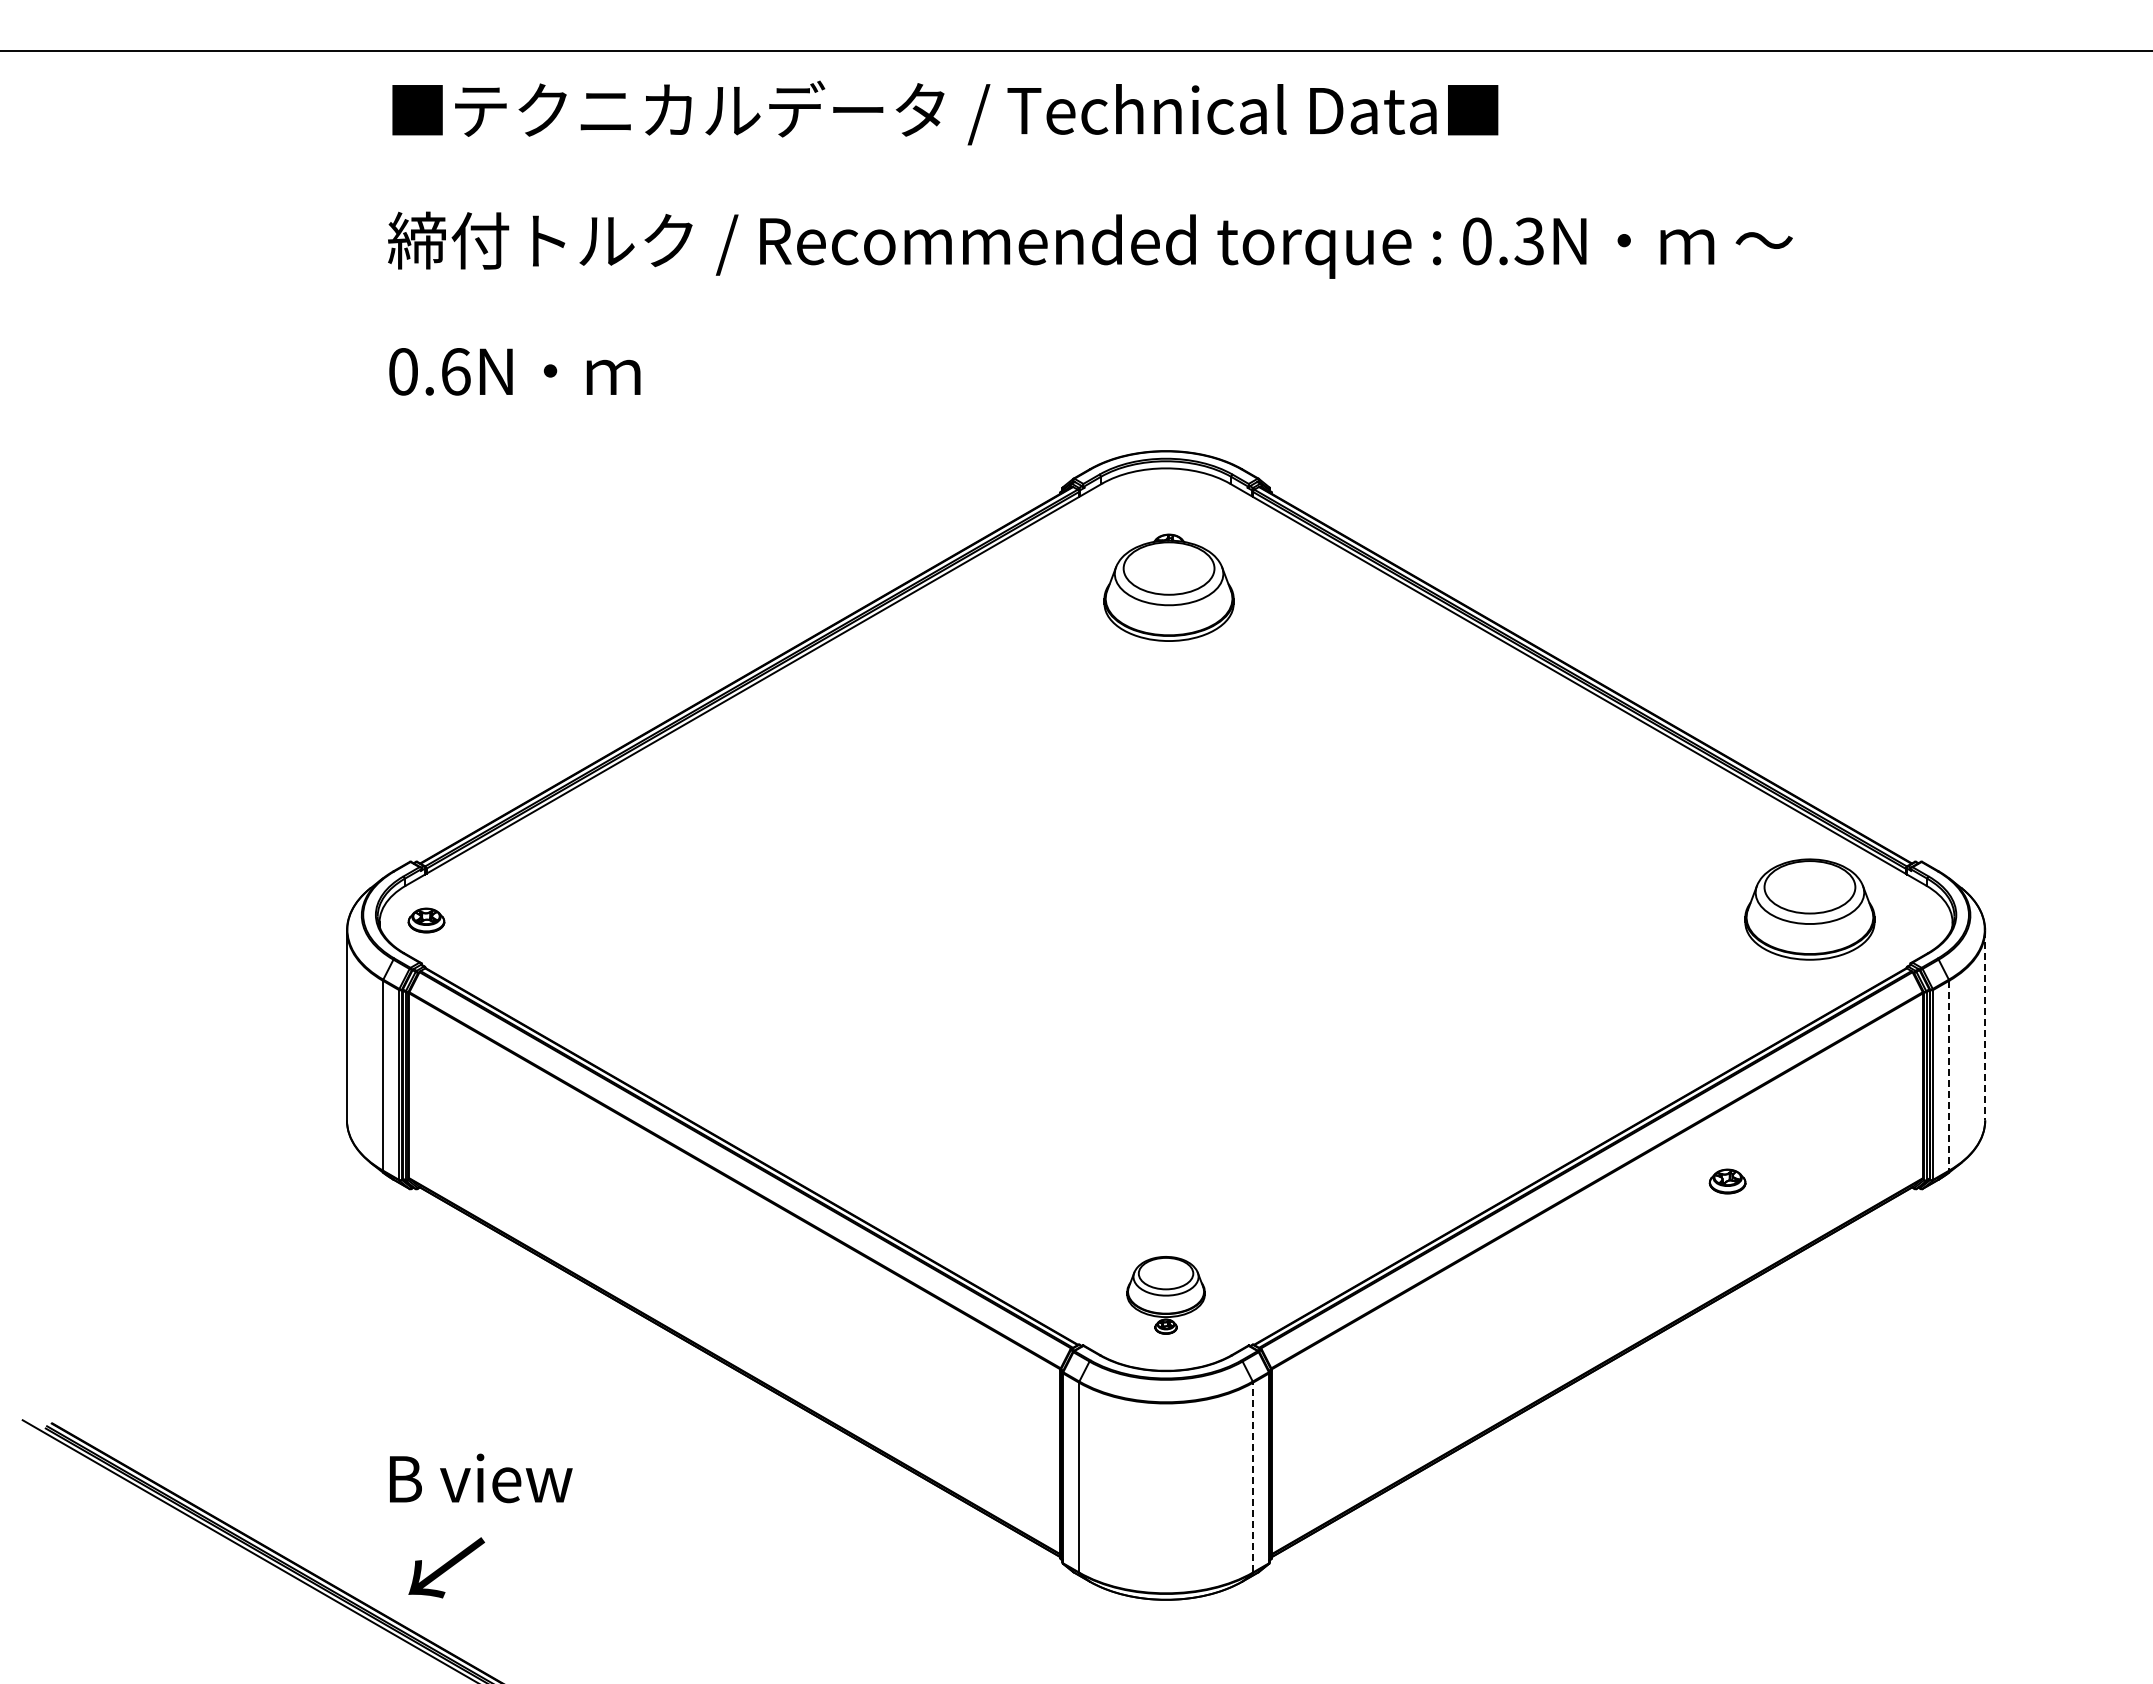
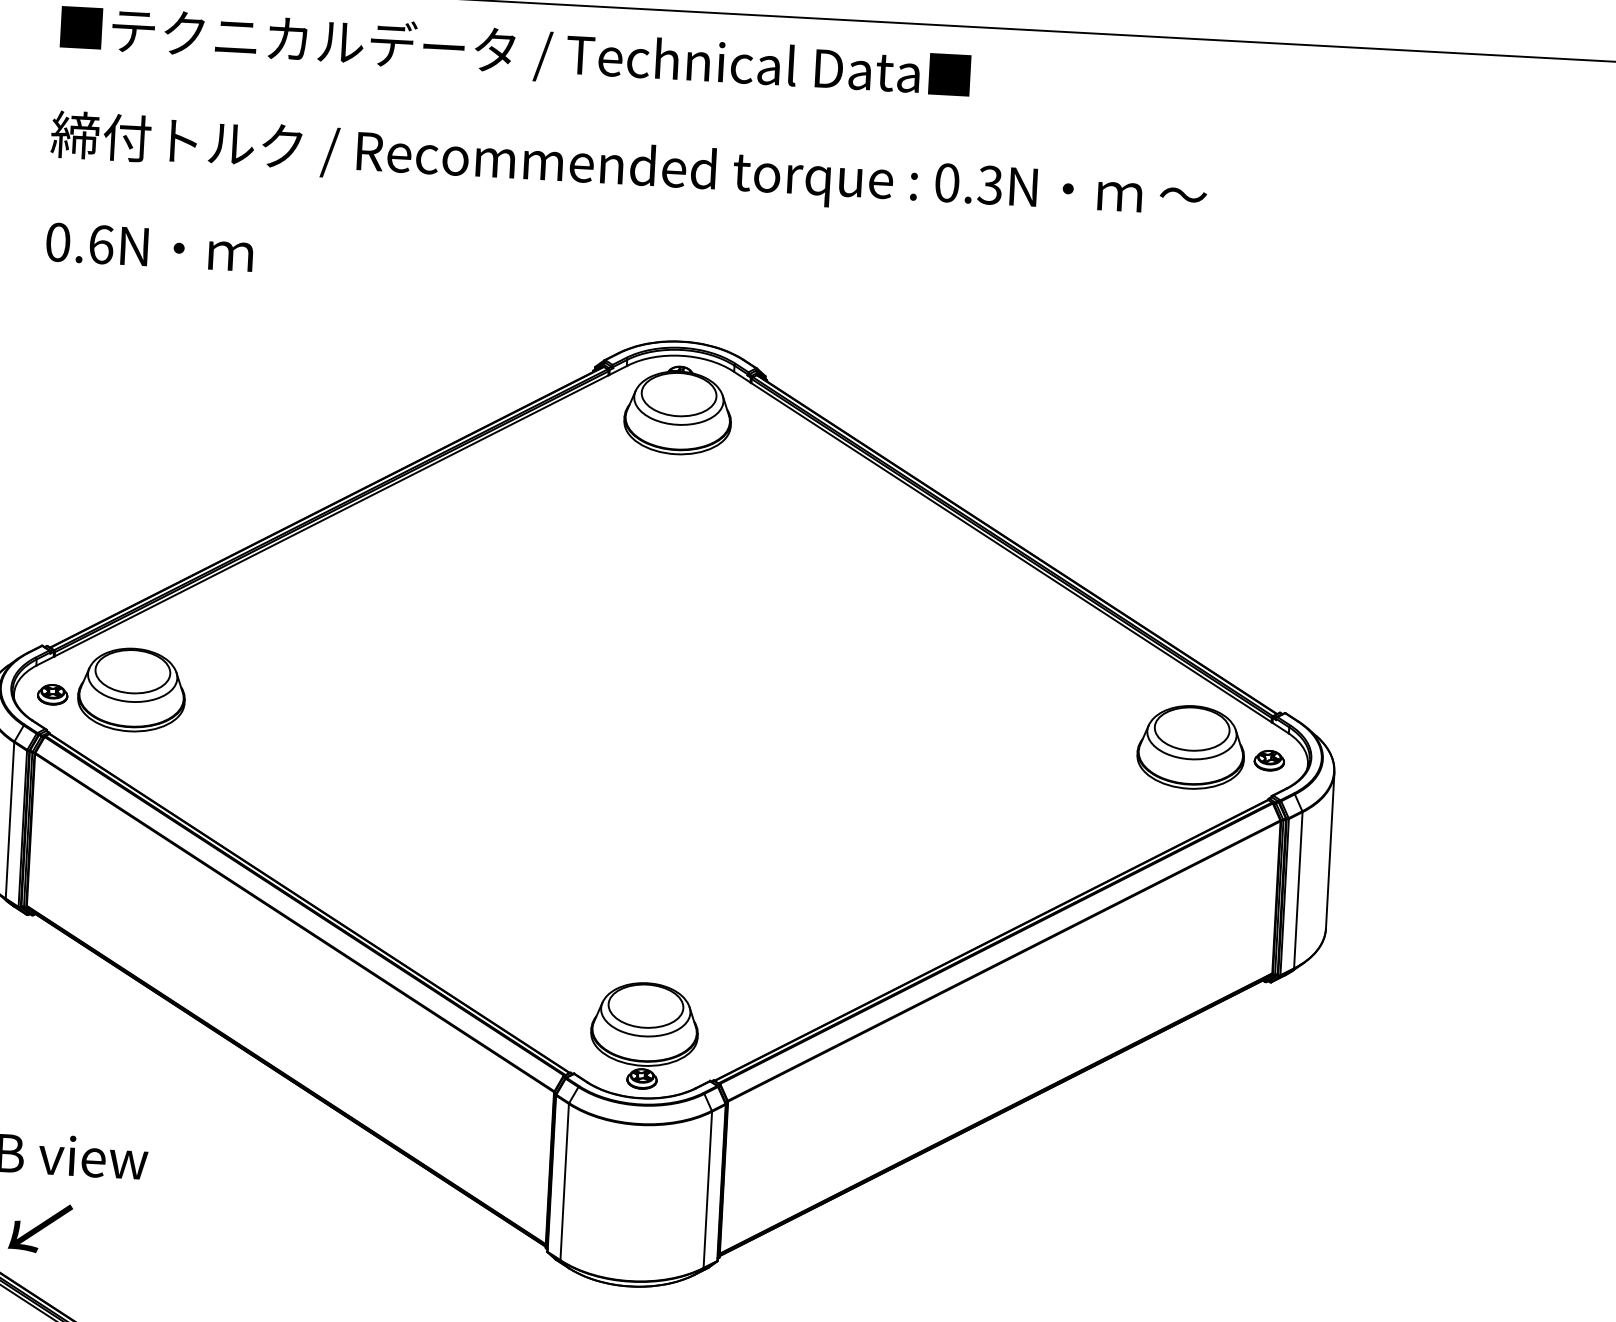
part: (1168, 587) -> (677, 410), moved
part: (521, 909) -> (131, 689), added
line: (1985, 1025) -> (1330, 850), dashed -> solid
line: (1949, 1075) -> (1298, 890), dashed -> solid
part: (1727, 1181) -> (1269, 760), moved
part: (1165, 1295) -> (643, 1036), size x1.67
line: (1253, 1477) -> (708, 1189), dashed -> solid

